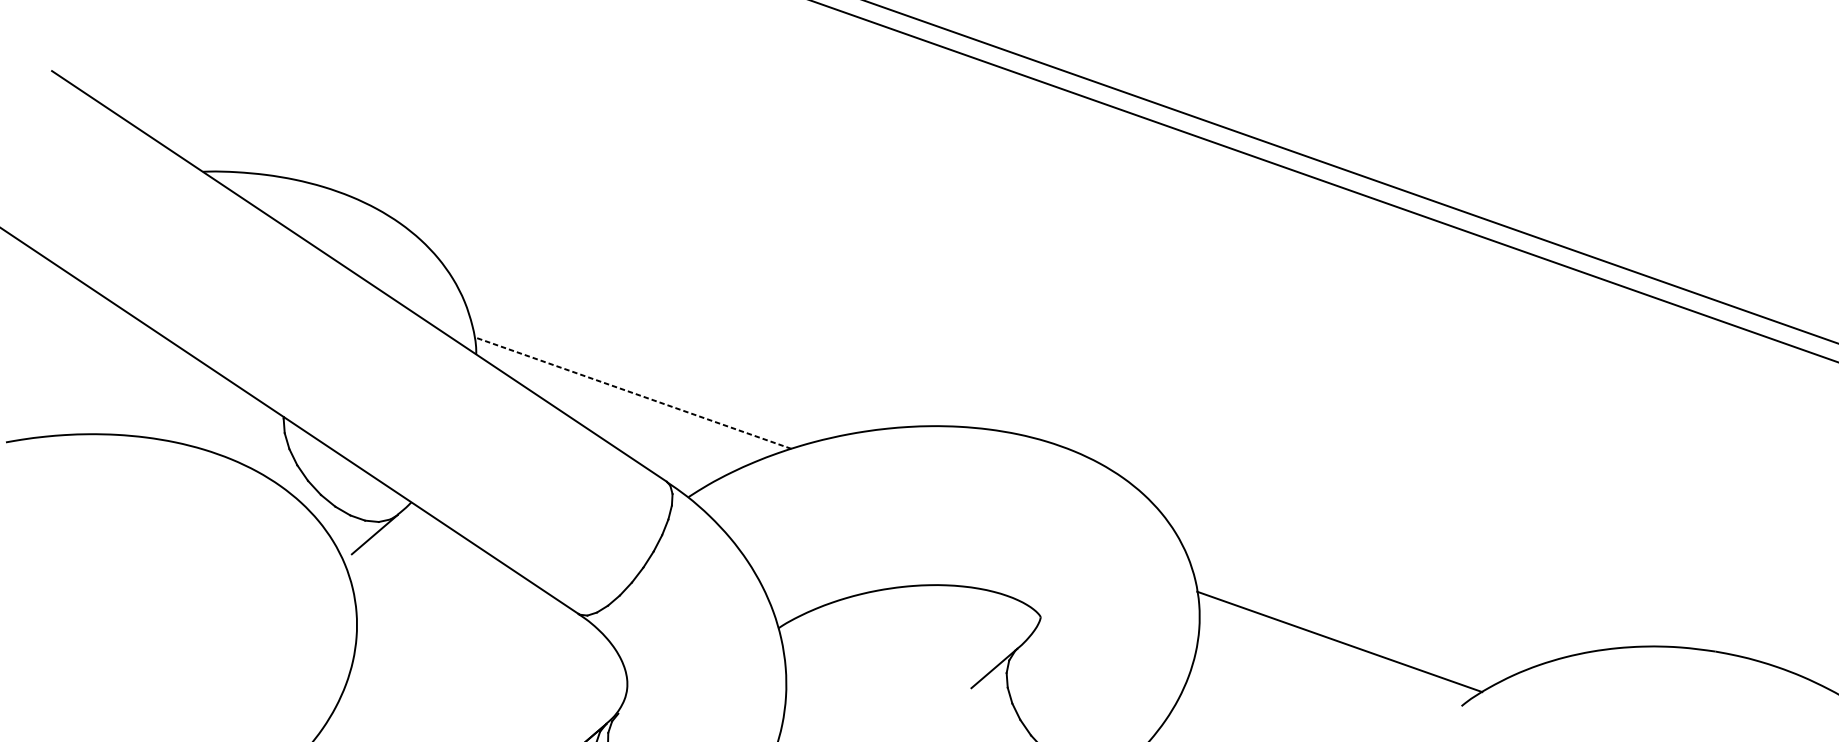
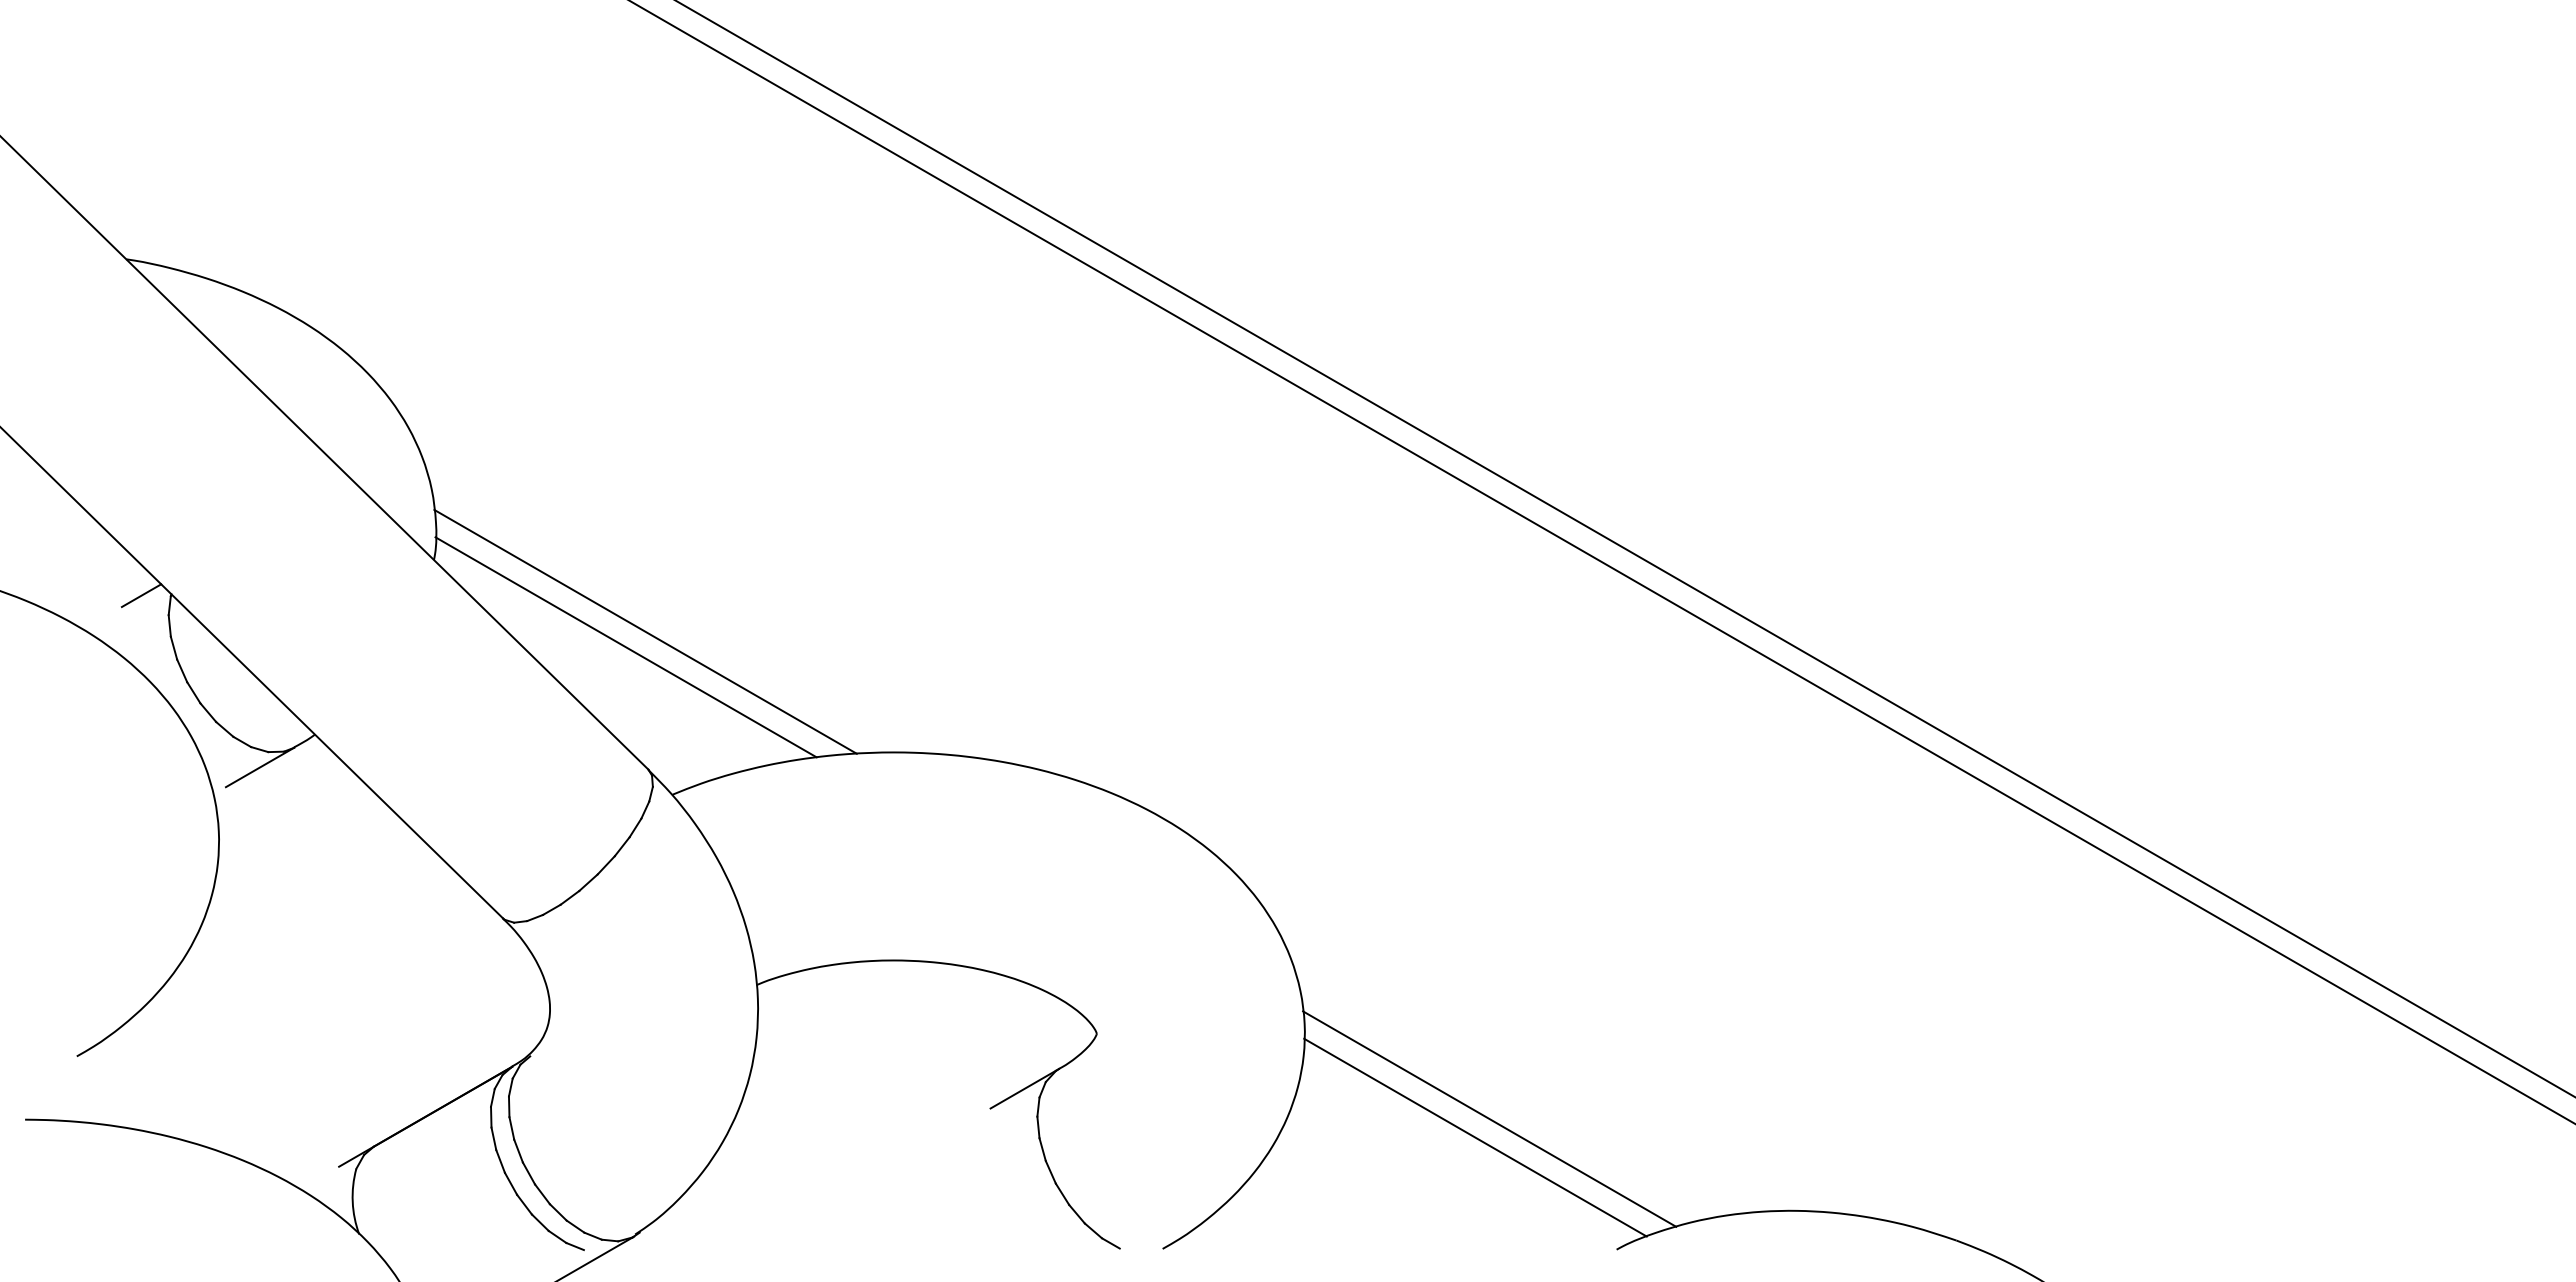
line: (645, 378) -> (645, 631), added
line: (632, 393) -> (625, 647), dashed -> solid
line: (261, 422) -> (141, 595), added
line: (1347, 625) -> (1489, 1118), added

